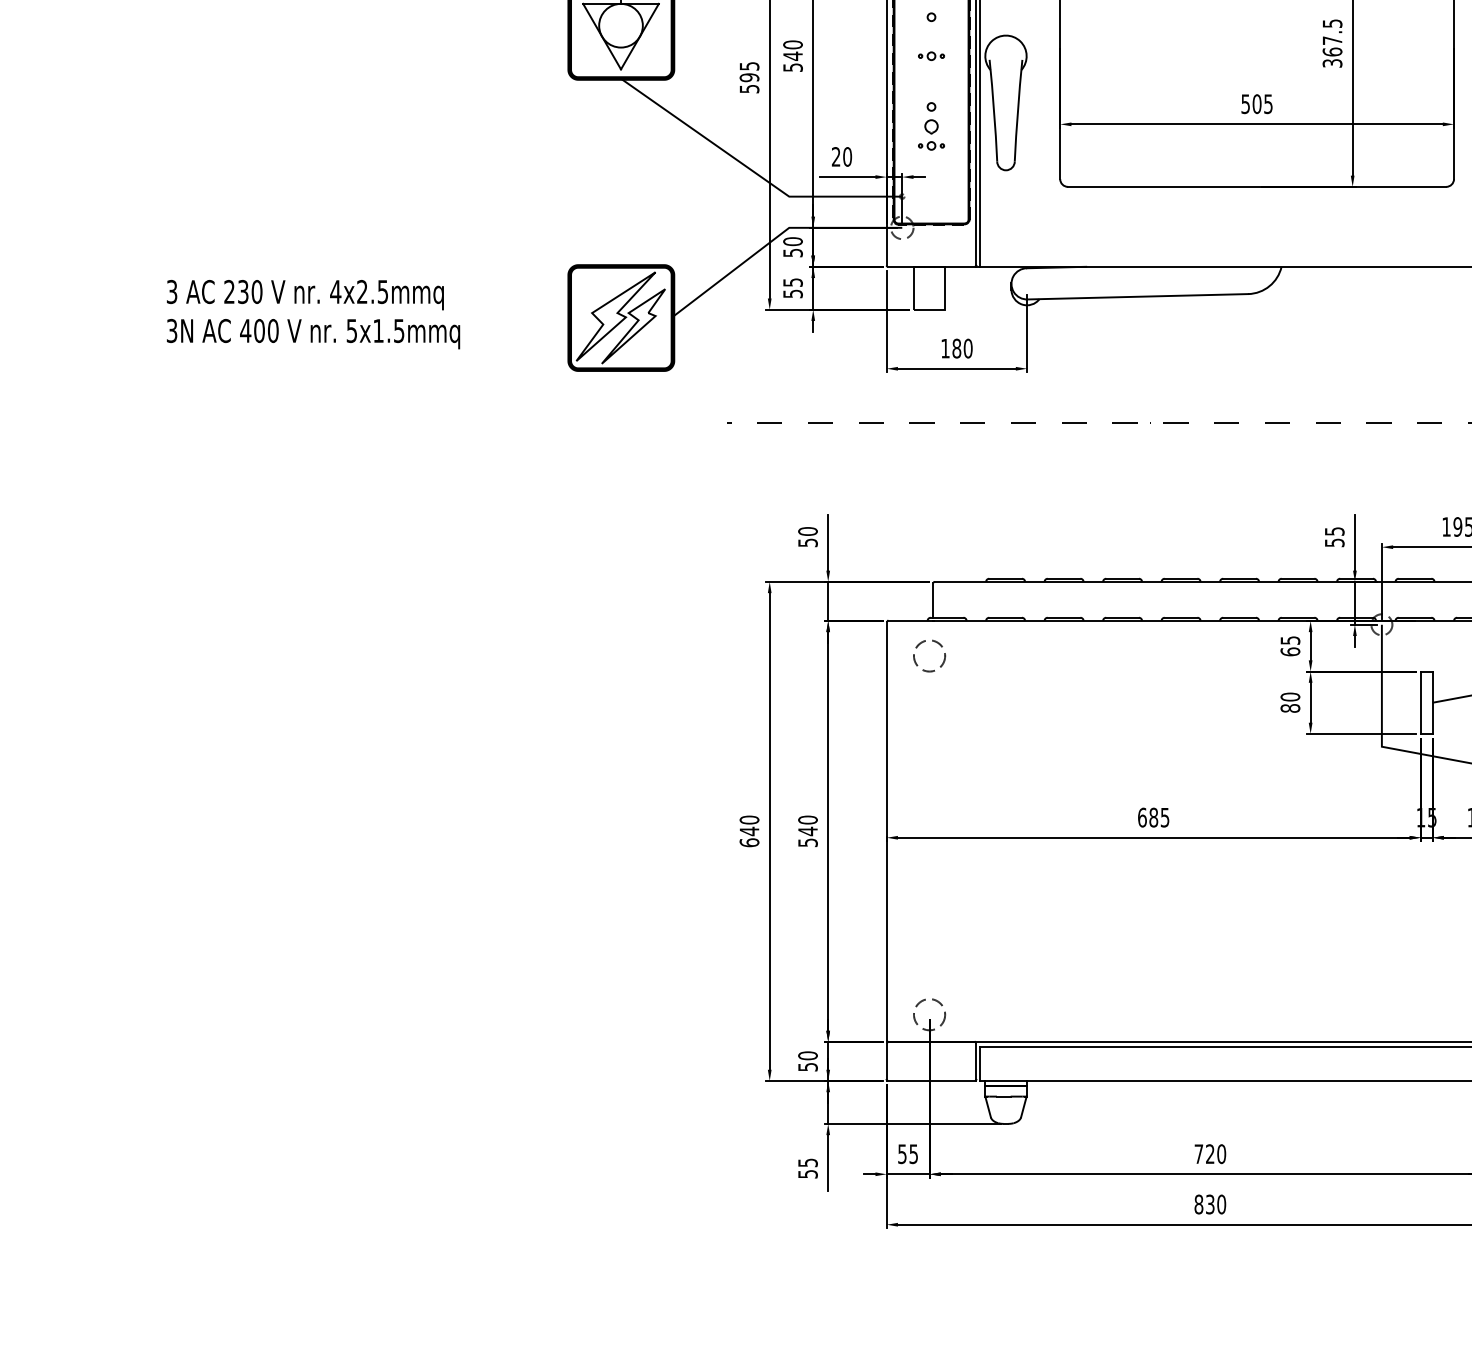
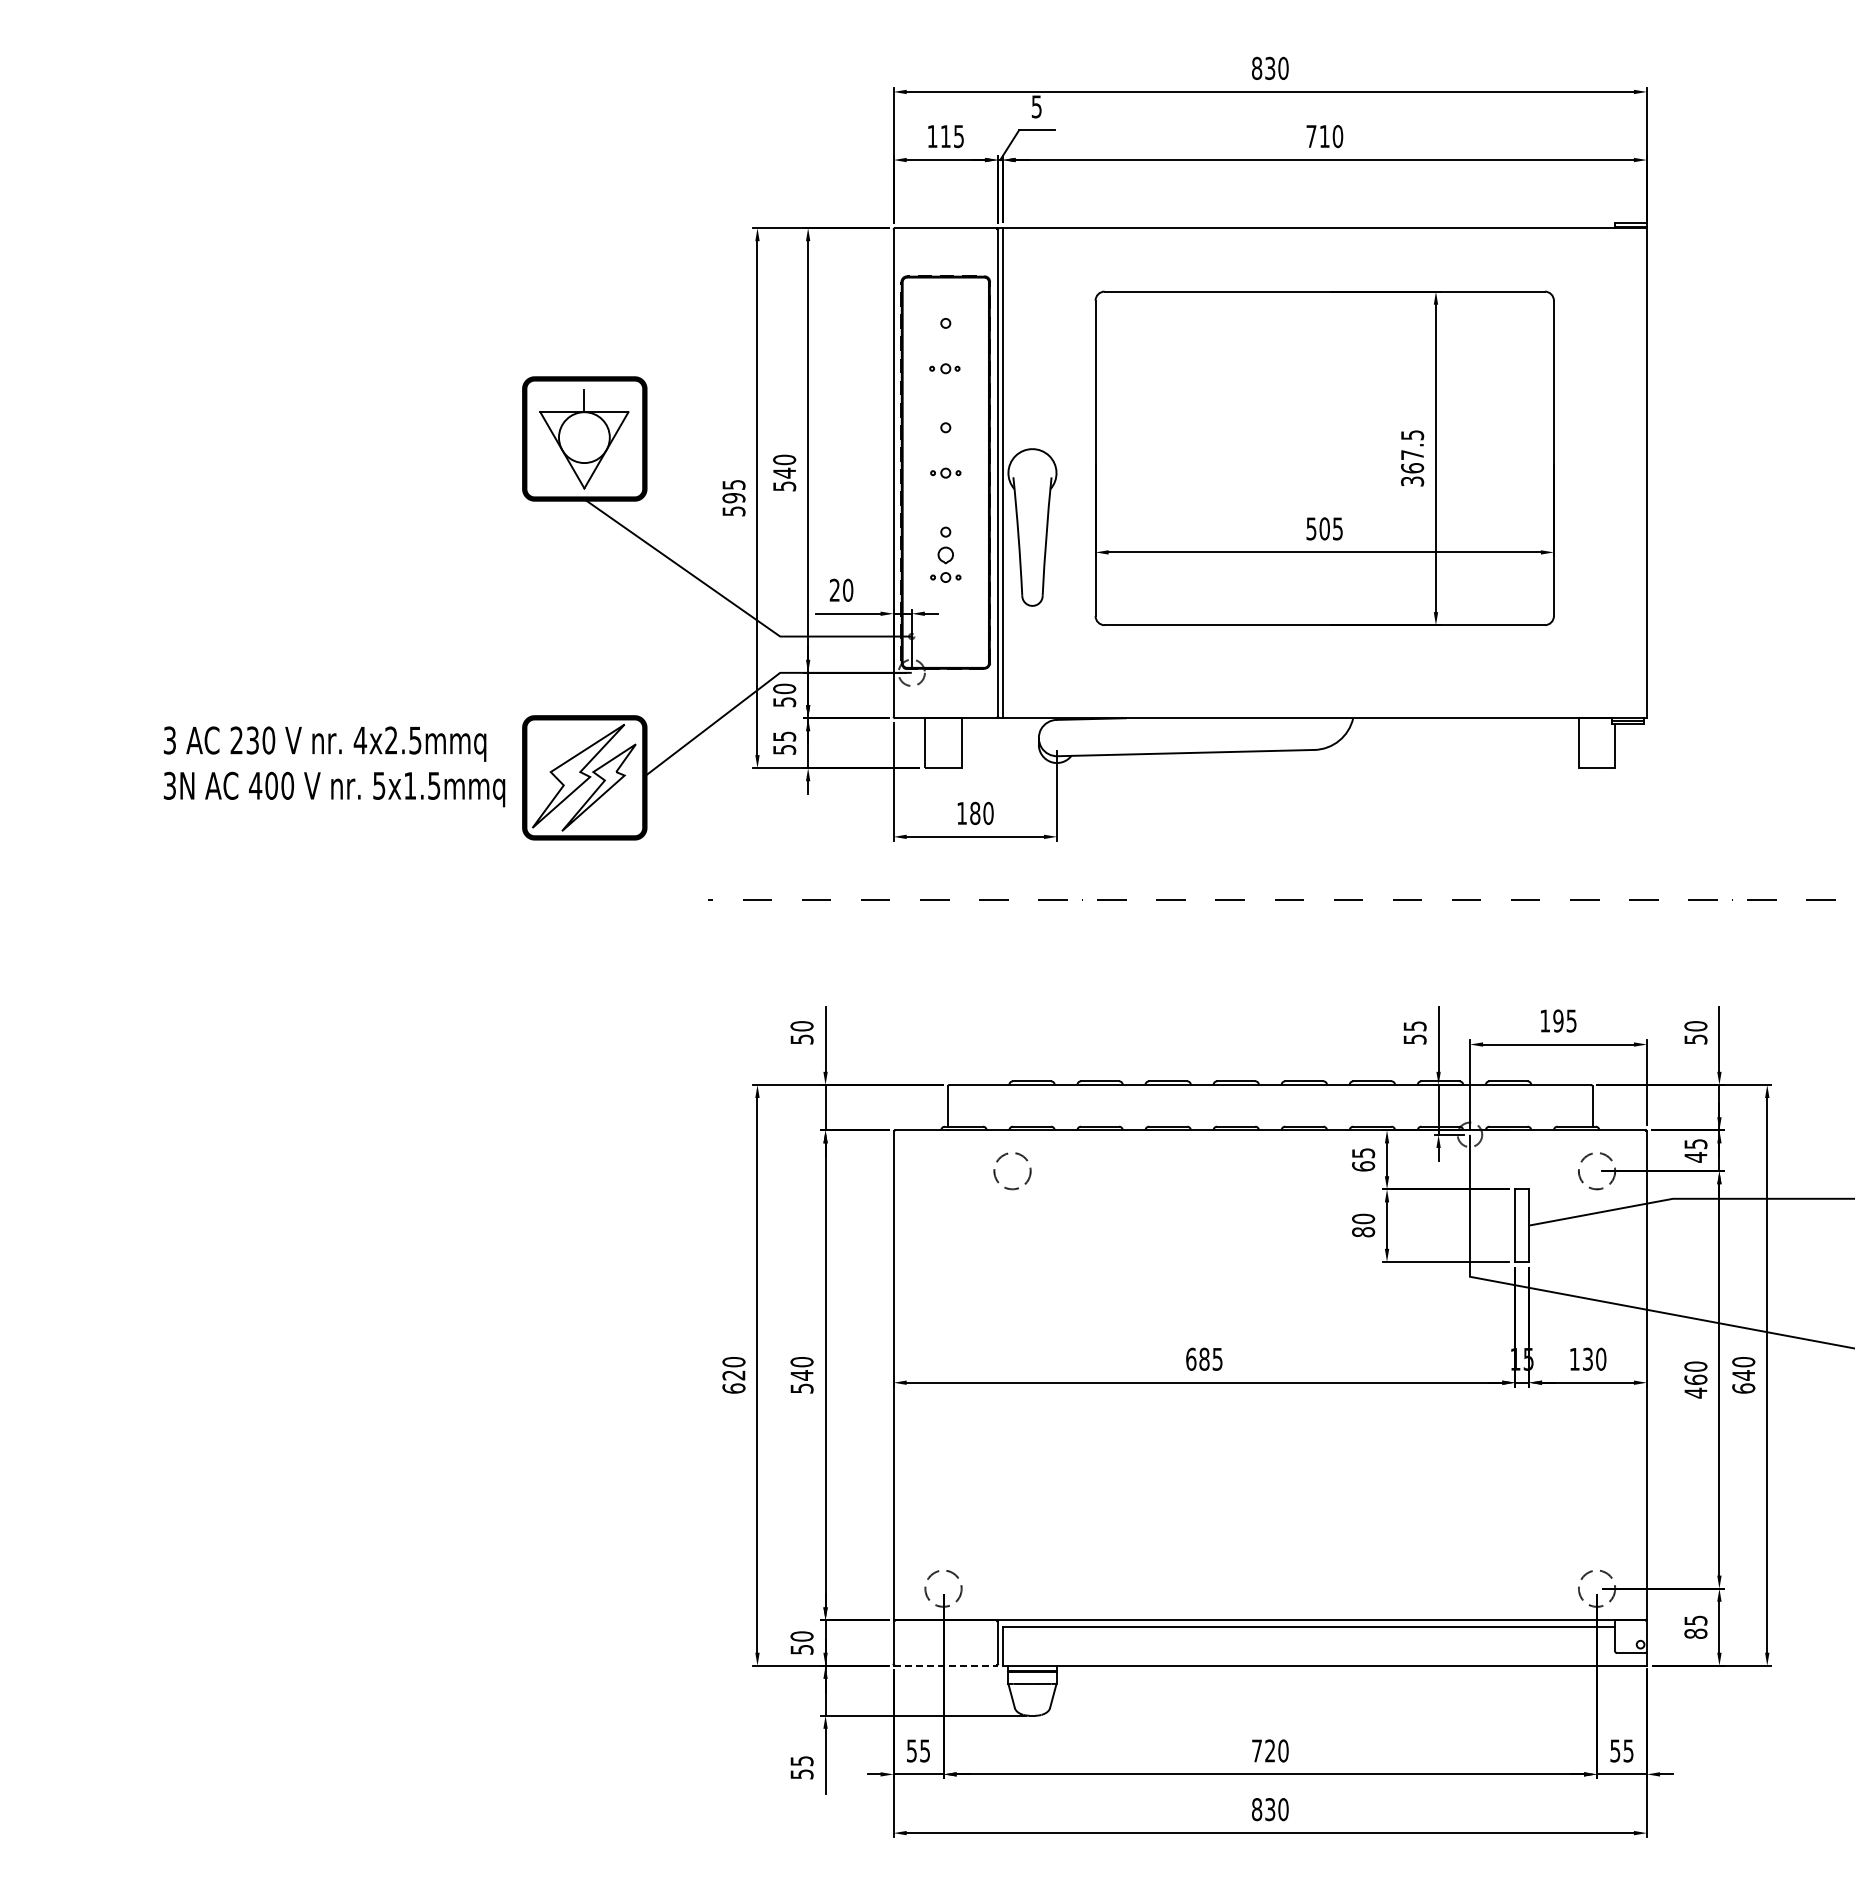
text: (313, 314) -> (334, 766), moved
circle: (929, 656) -> (1012, 1171), moved
text: (749, 831) -> (733, 1375), 640 -> 620
line: (932, 1080) -> (946, 1665), solid -> dashed

